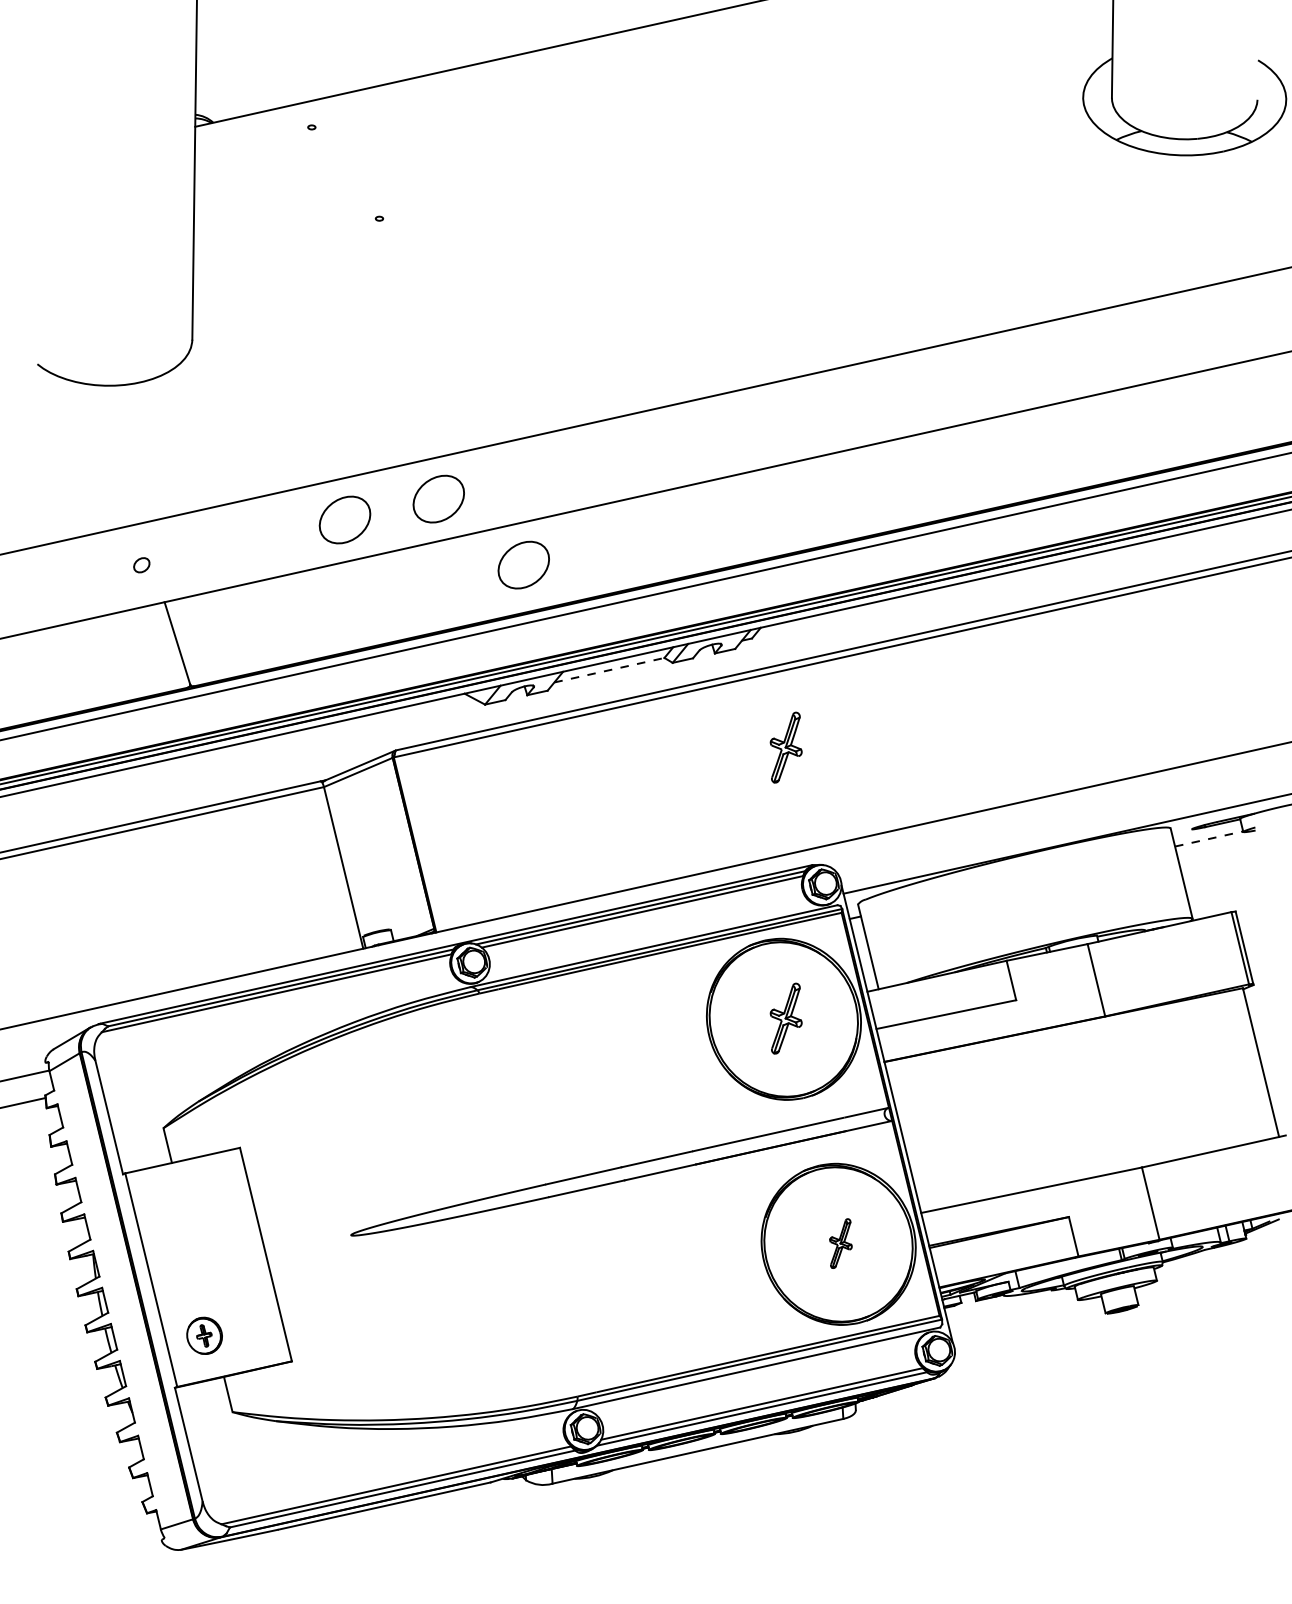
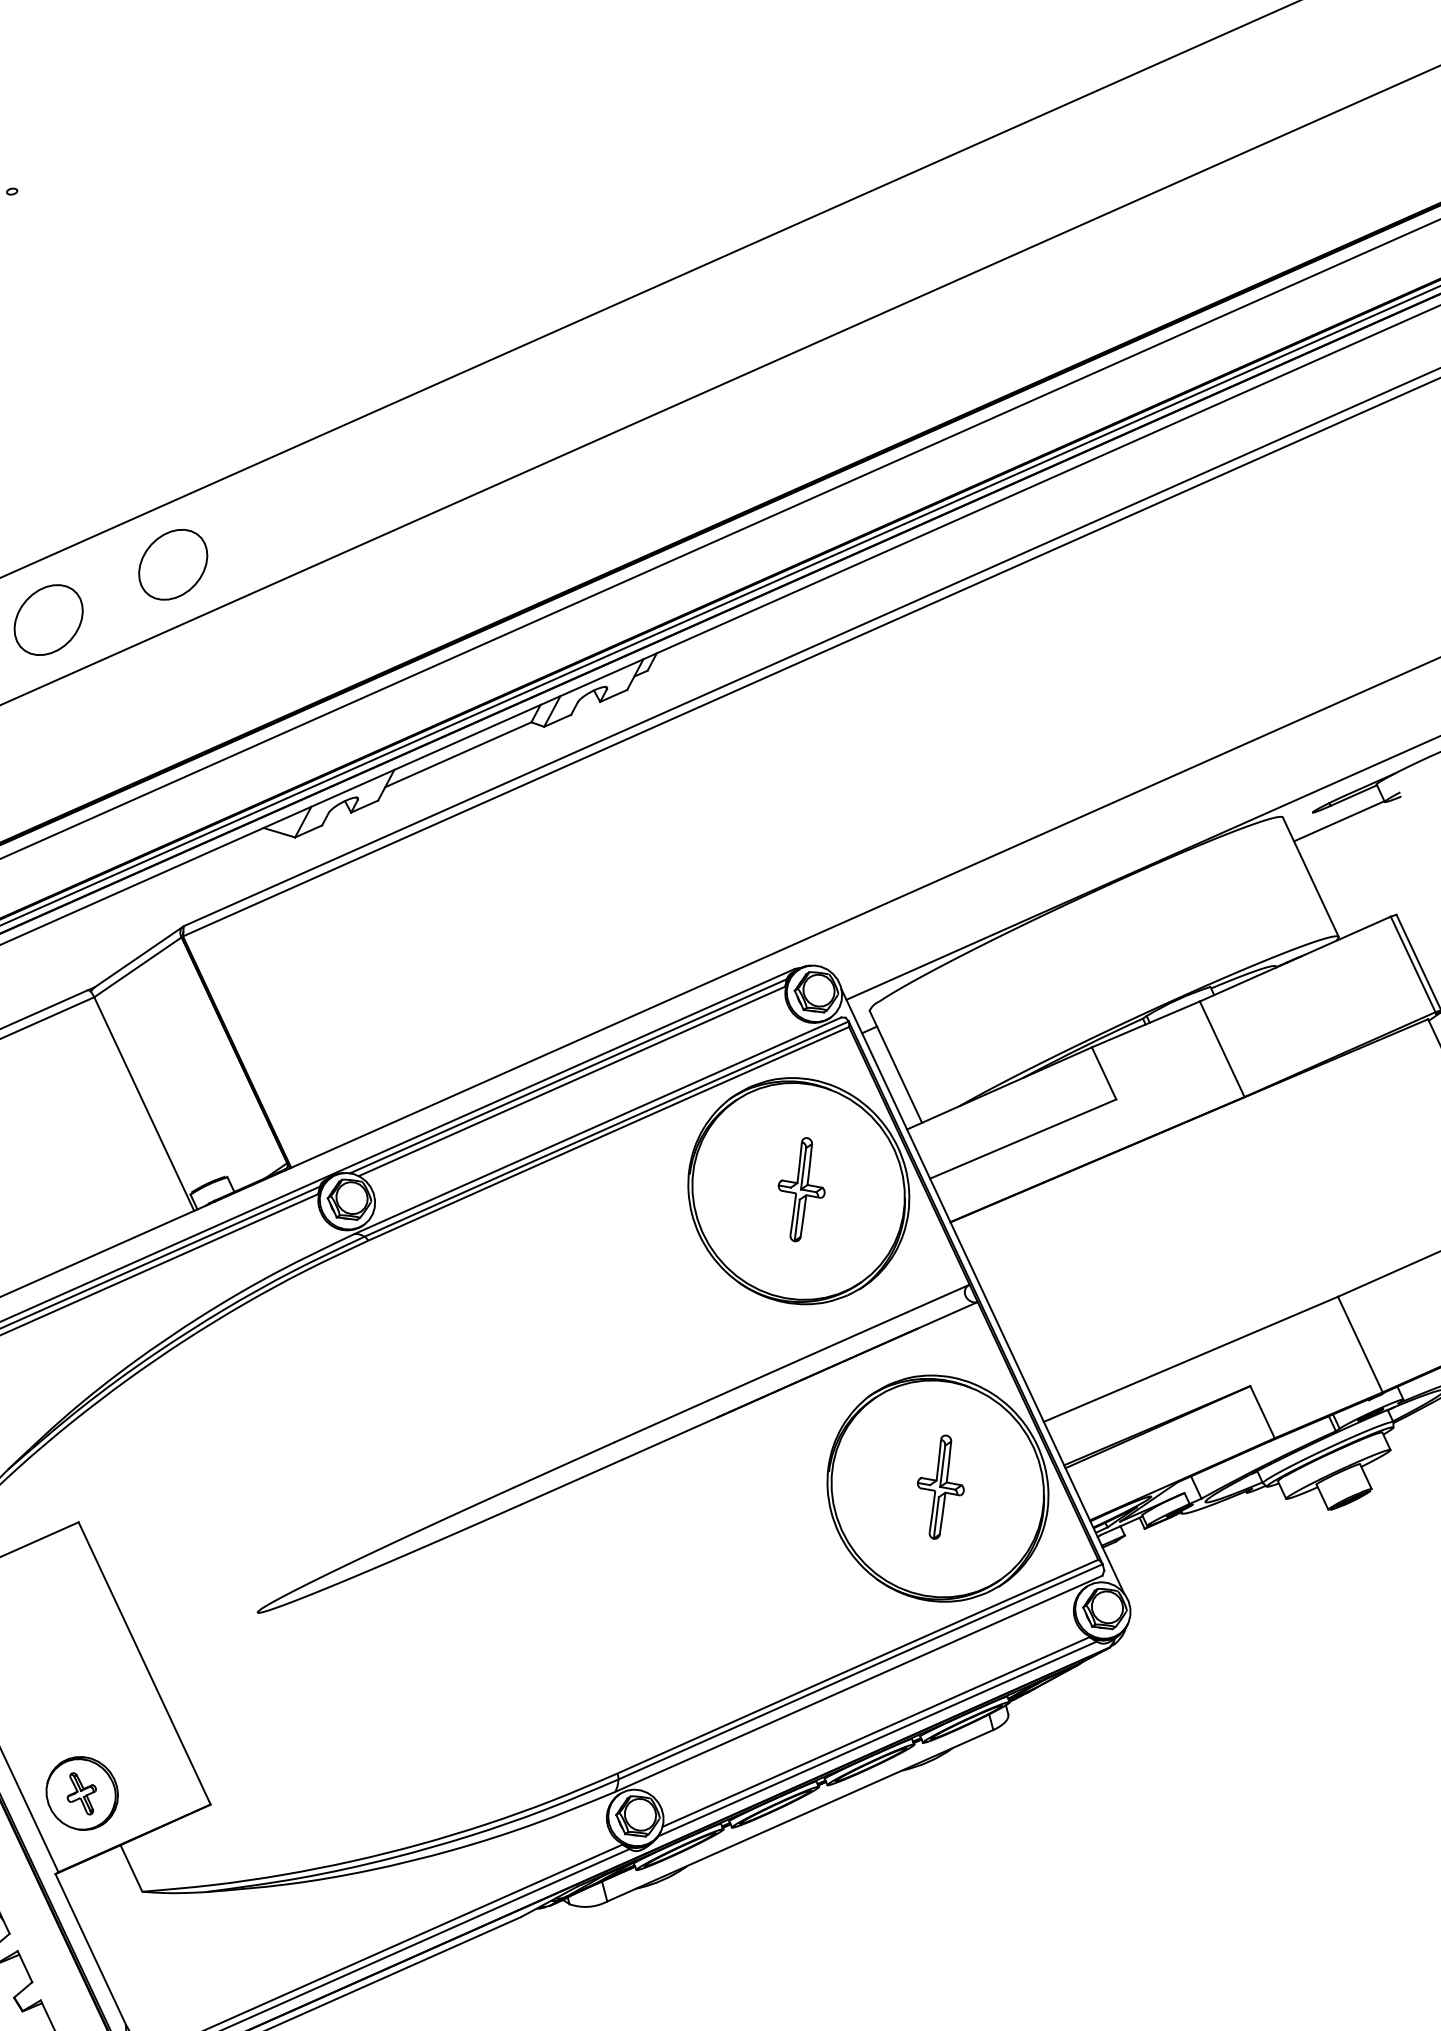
part: (523, 564) -> (309, 631), removed
line: (609, 670) -> (458, 755), dashed -> solid
part: (785, 747) -> (724, 812), removed
line: (1209, 838) -> (1339, 820), dashed -> solid
part: (840, 1243) -> (940, 1486), size x1.43
part: (204, 1335) -> (81, 1793), size x1.43

